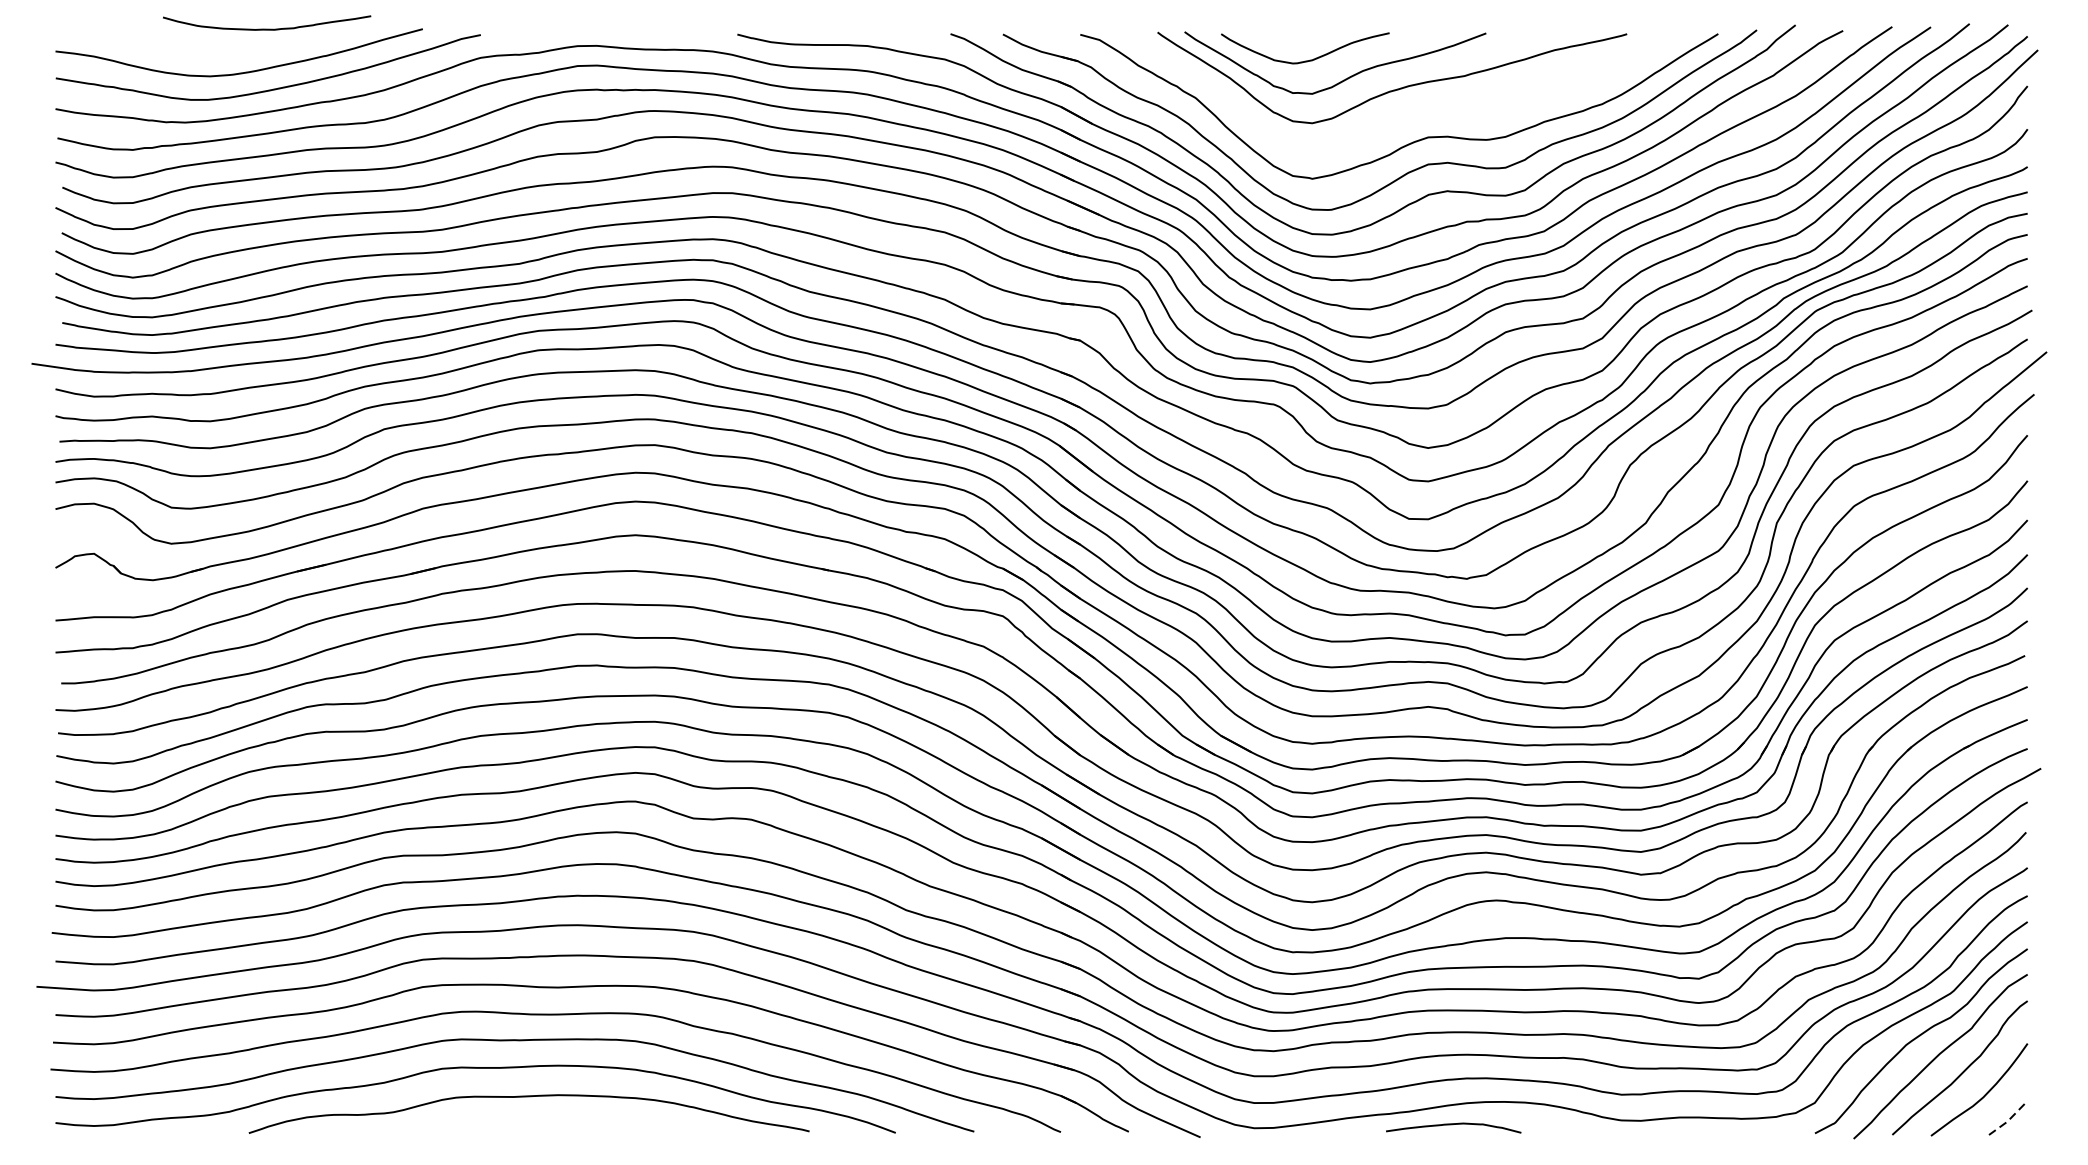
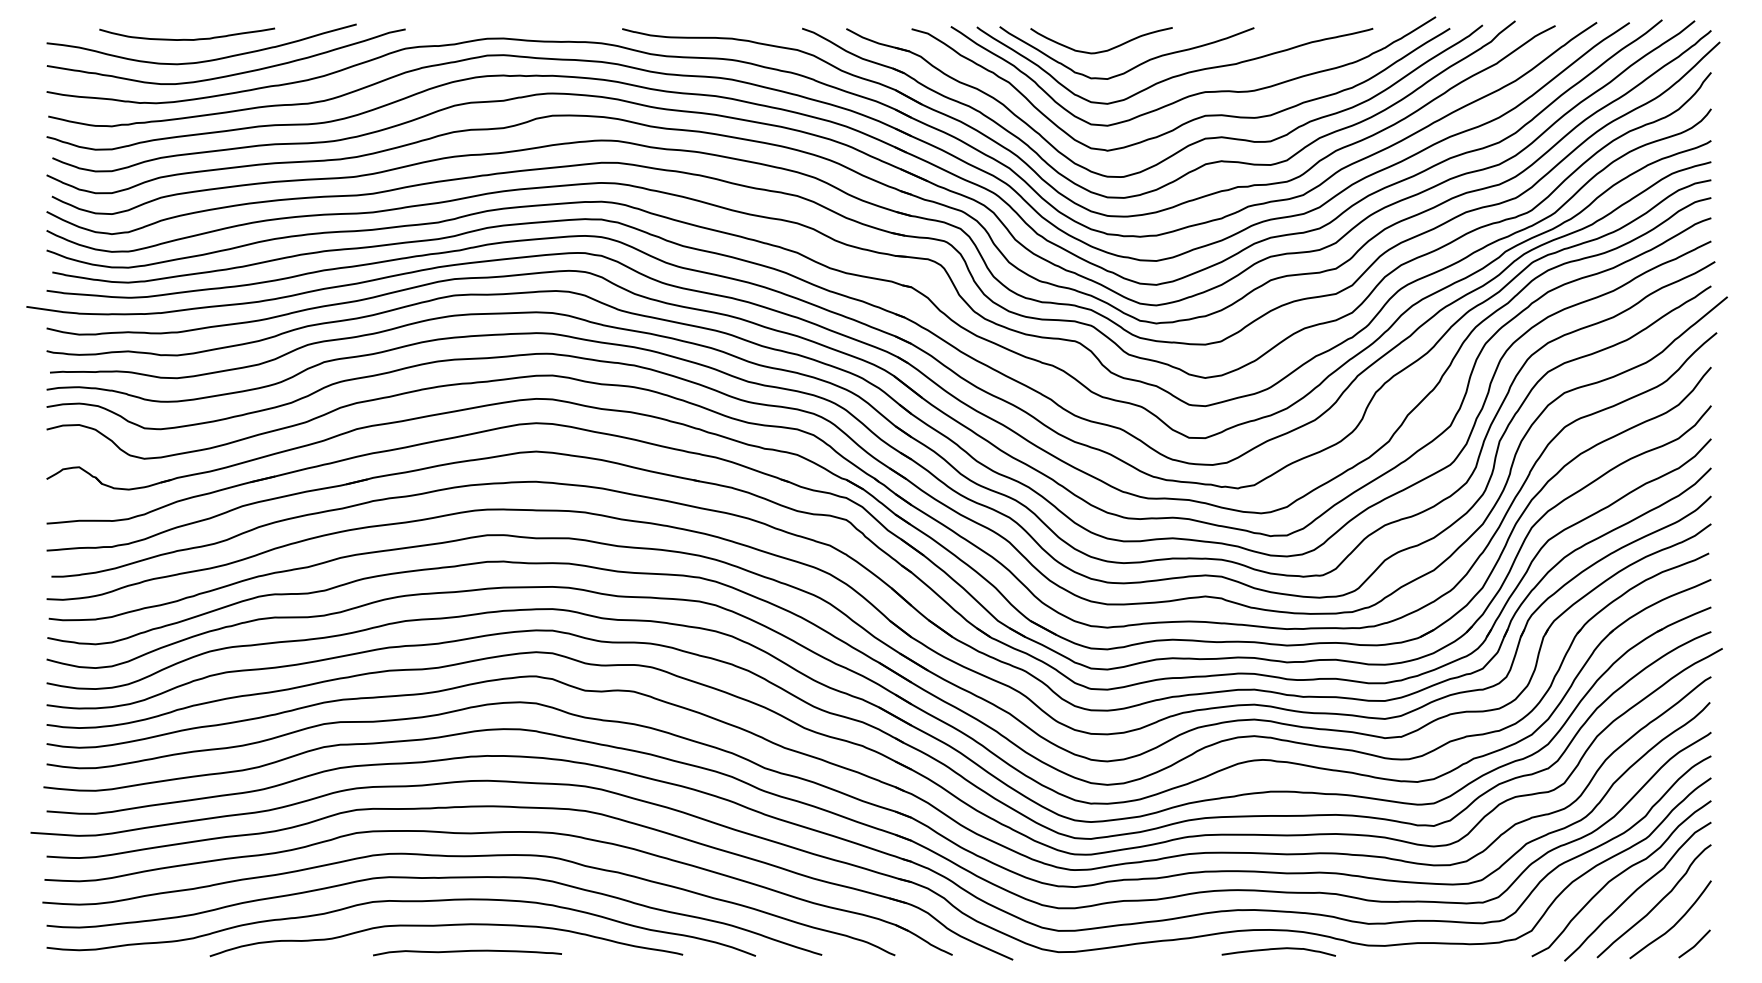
curve: (263, 28) -> (184, 38), moved
curve: (1420, 109) -> (1198, 92), added
line: (2008, 1120) -> (1695, 945), dashed -> solid
curve: (1453, 1125) -> (1278, 949), moved
curve: (554, 1127) -> (467, 951), added

